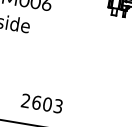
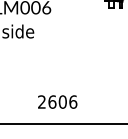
text: (58, 105) -> (73, 101), 2603 -> 2606

